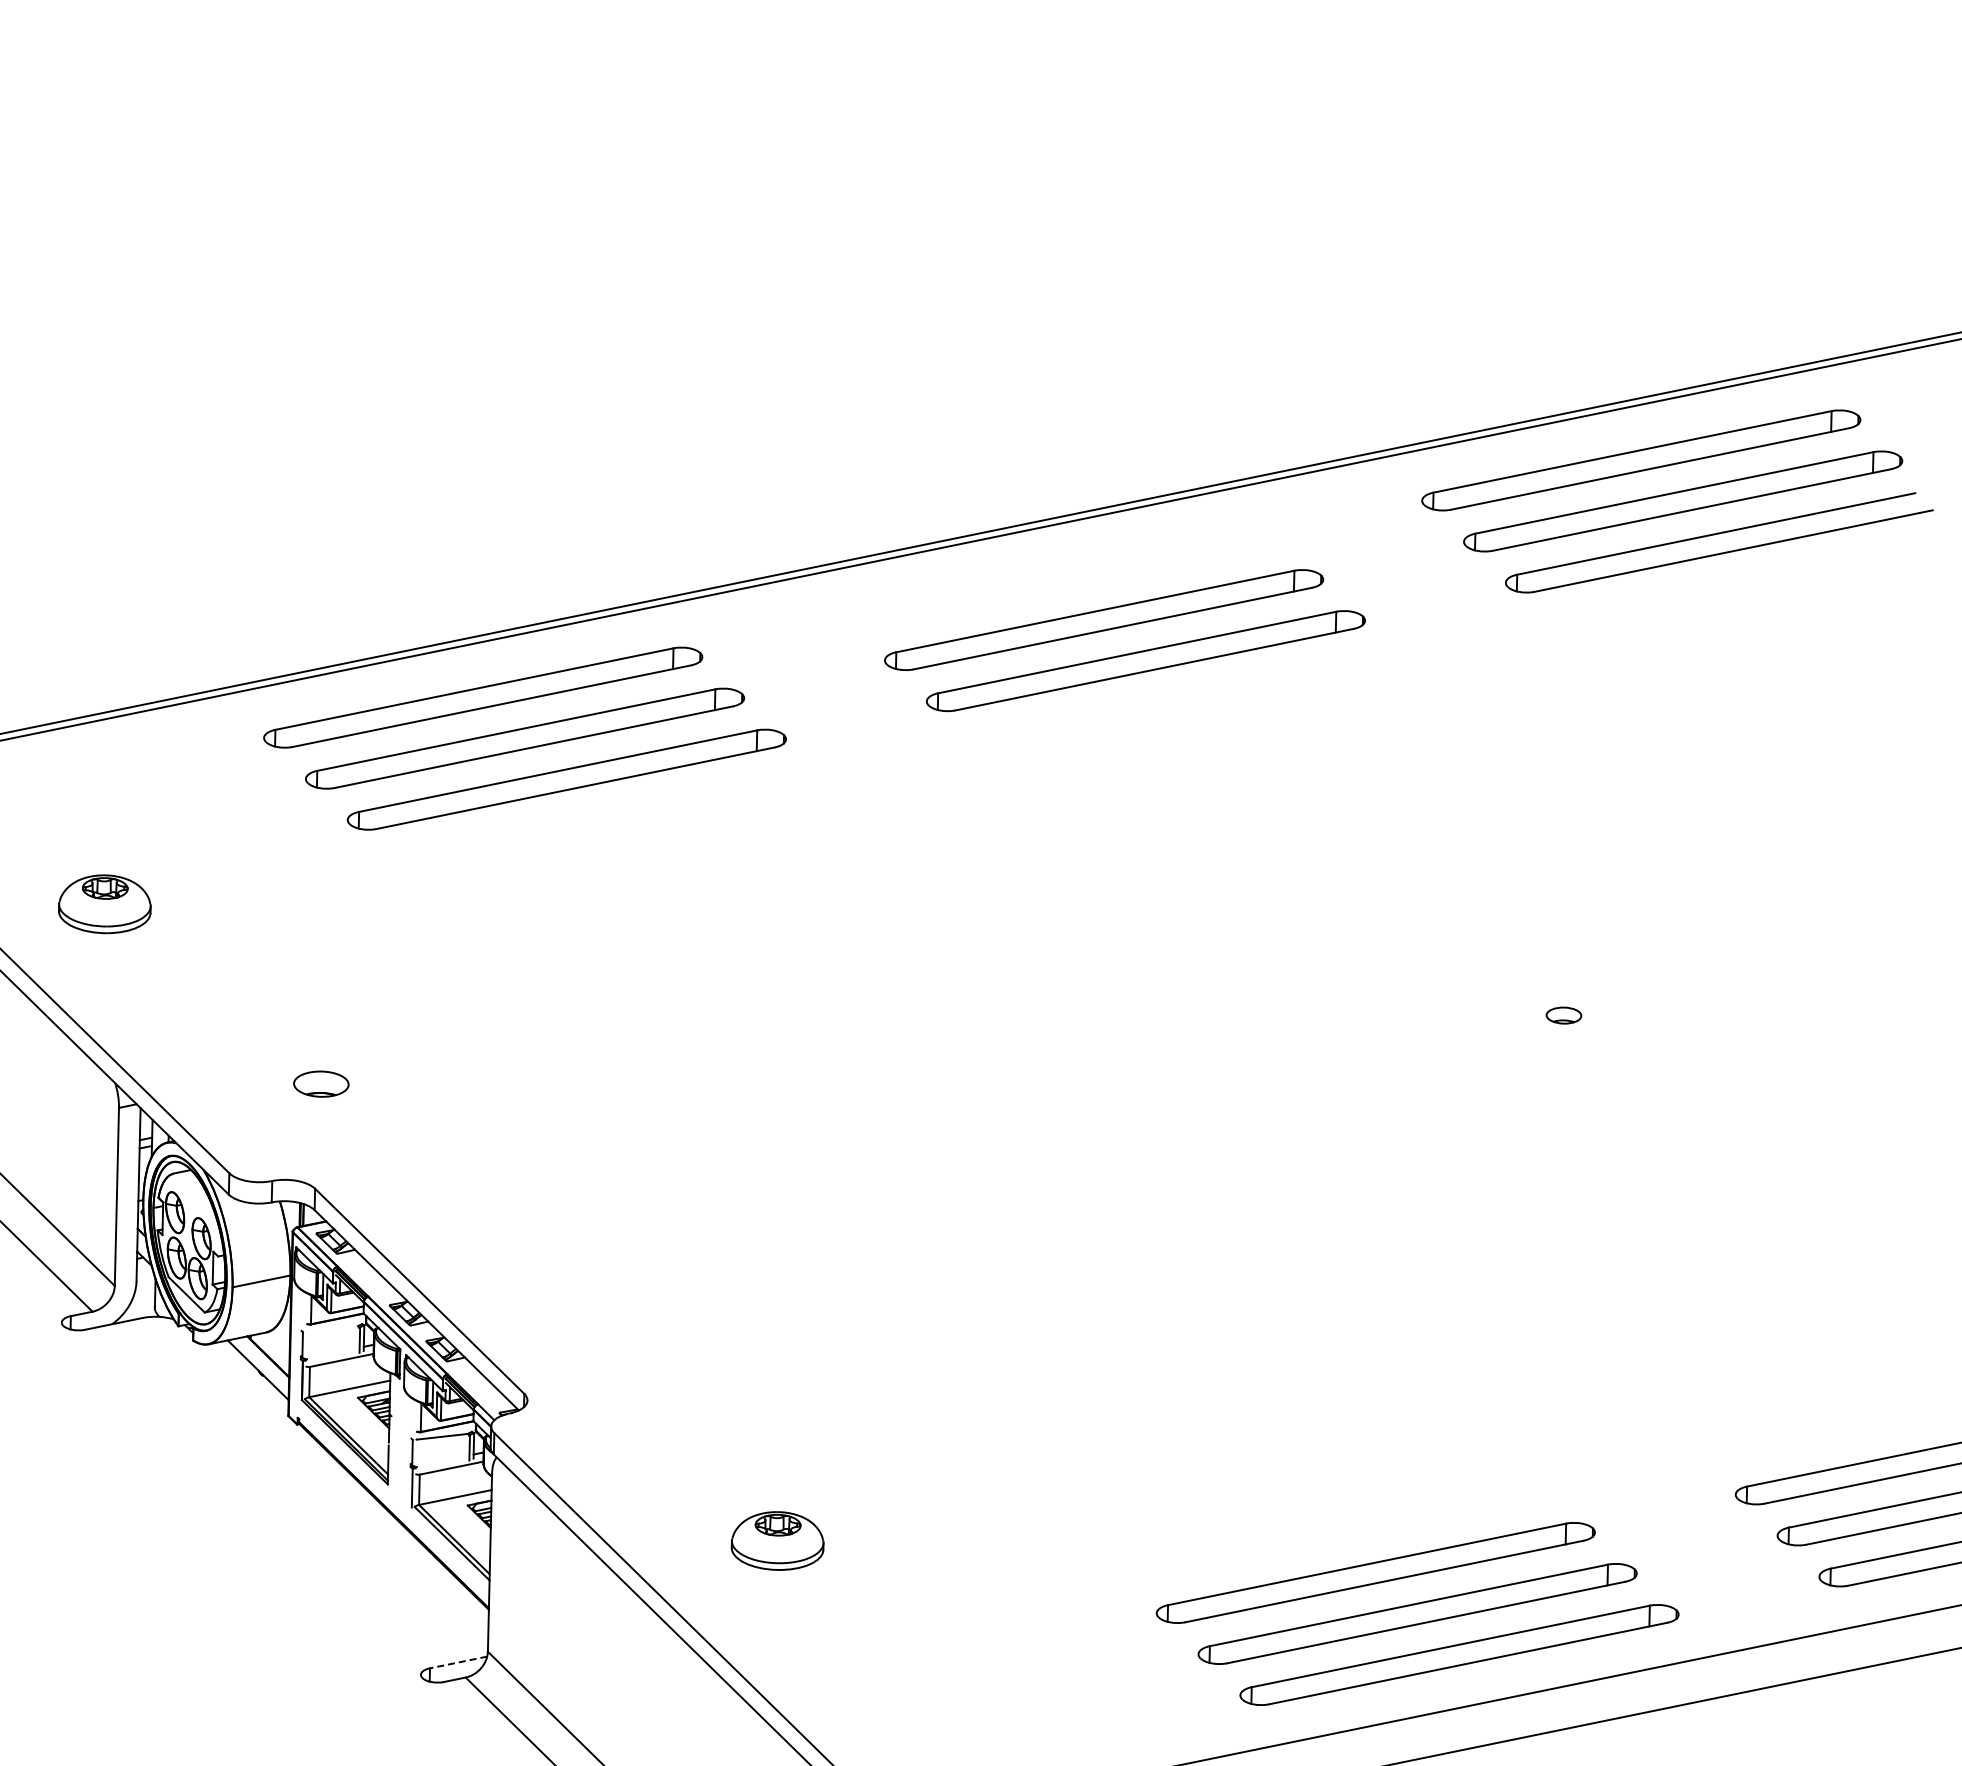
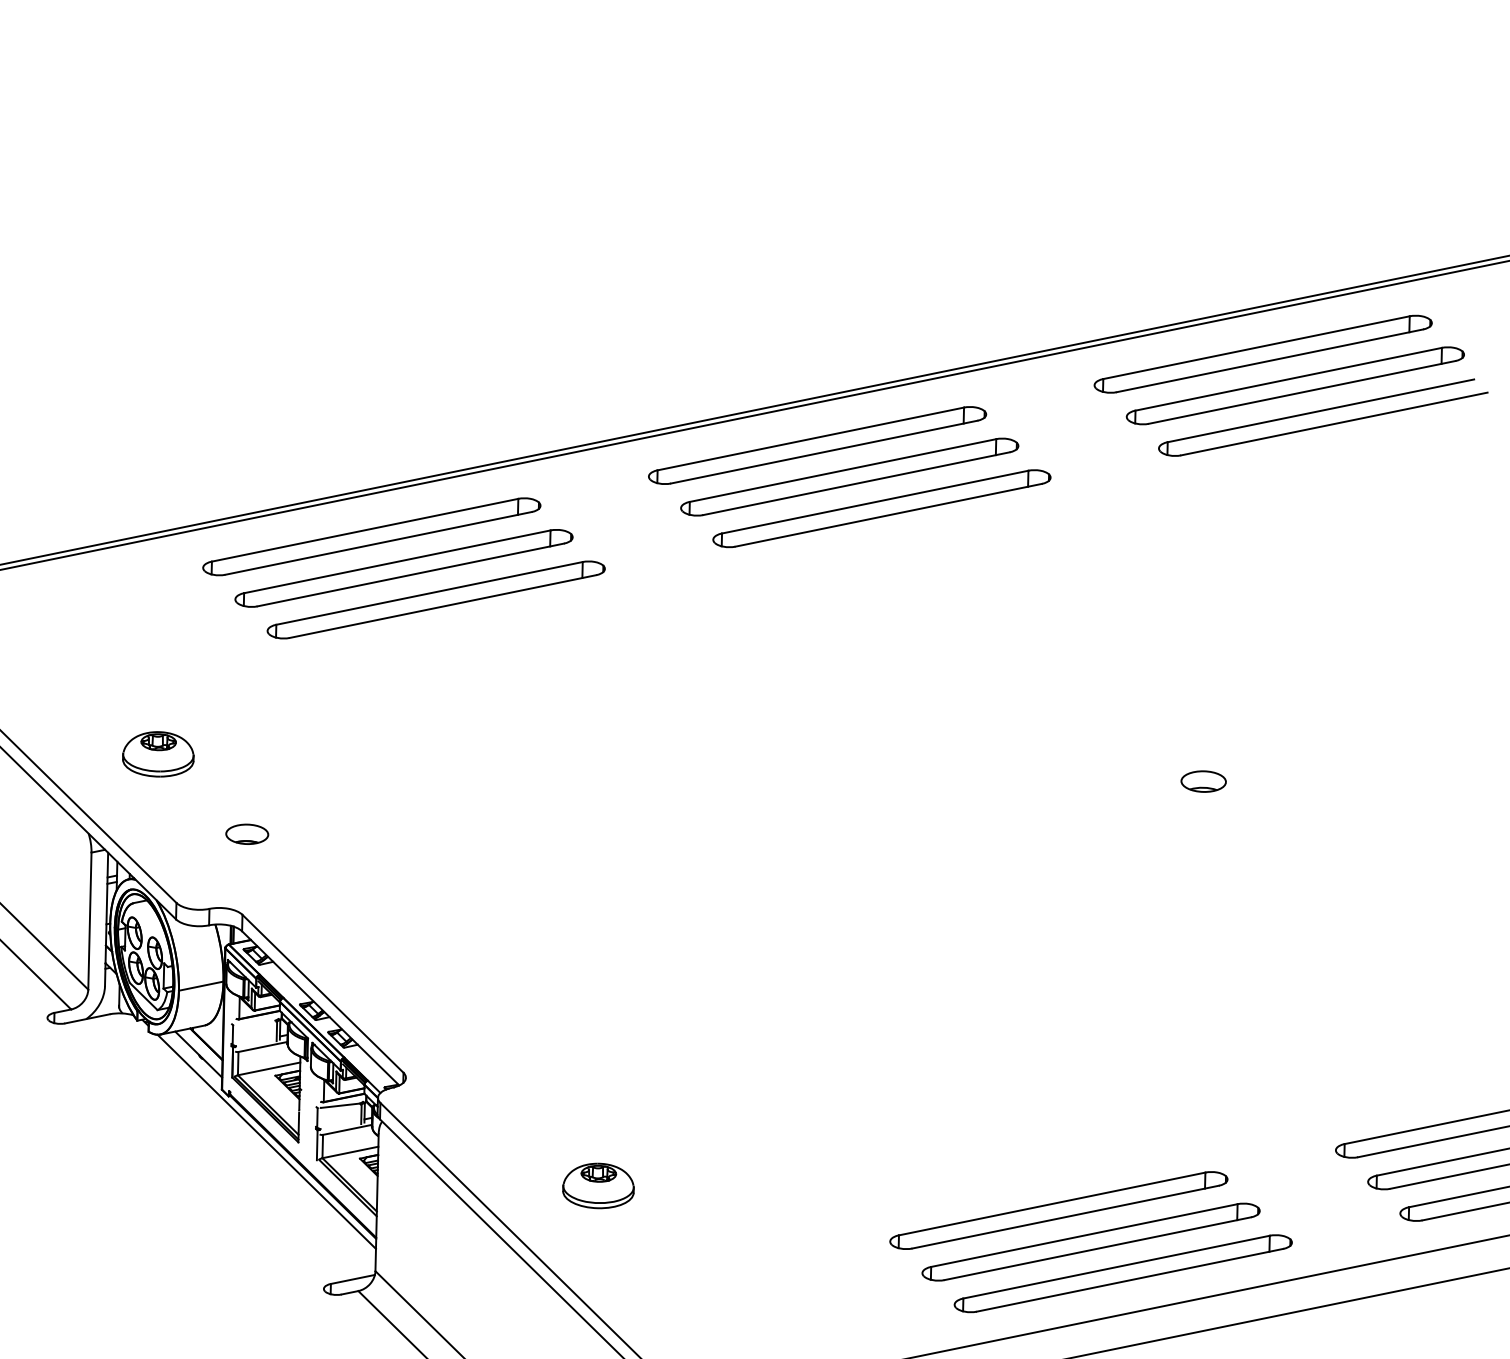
part: (1062, 578) -> (817, 445), added
part: (104, 904) -> (158, 754), moved
part: (1563, 1015) -> (1203, 781), size x1.67
line: (346, 1483) -> (266, 1141), added
line: (458, 1662) -> (352, 1279), dashed -> solid

